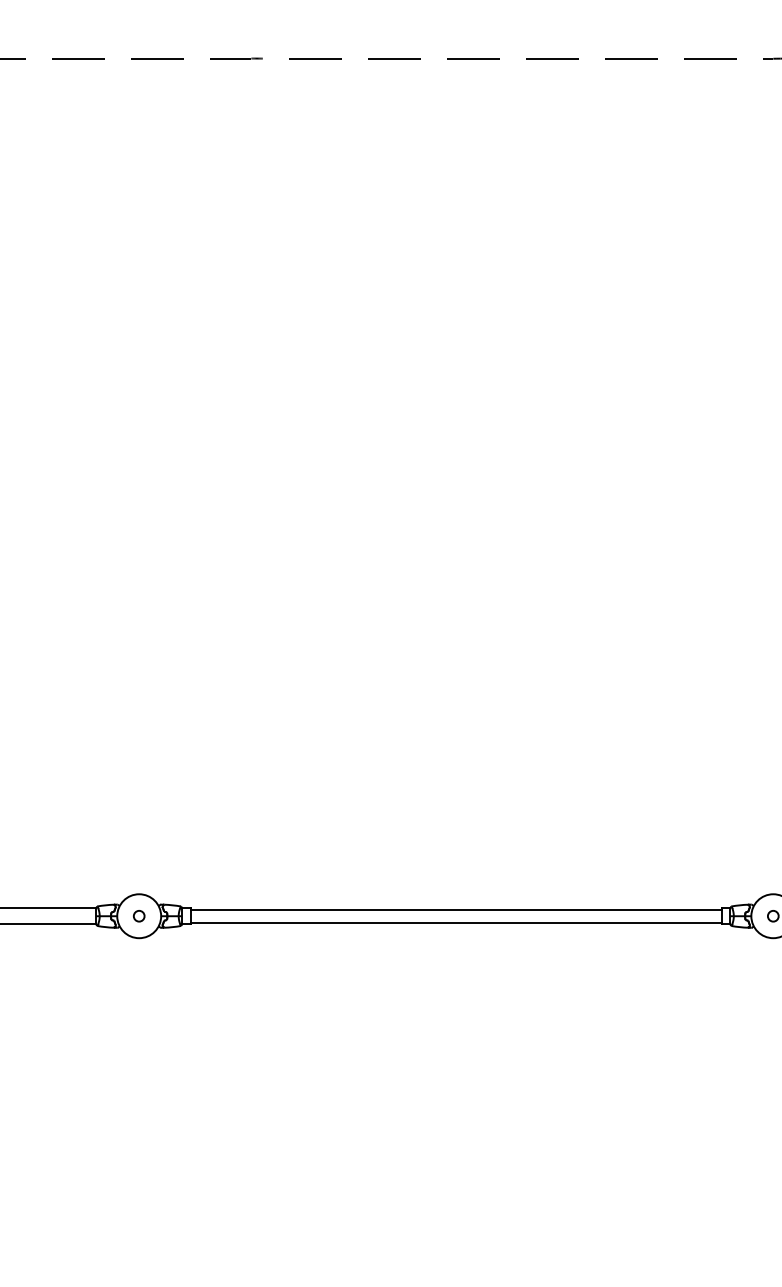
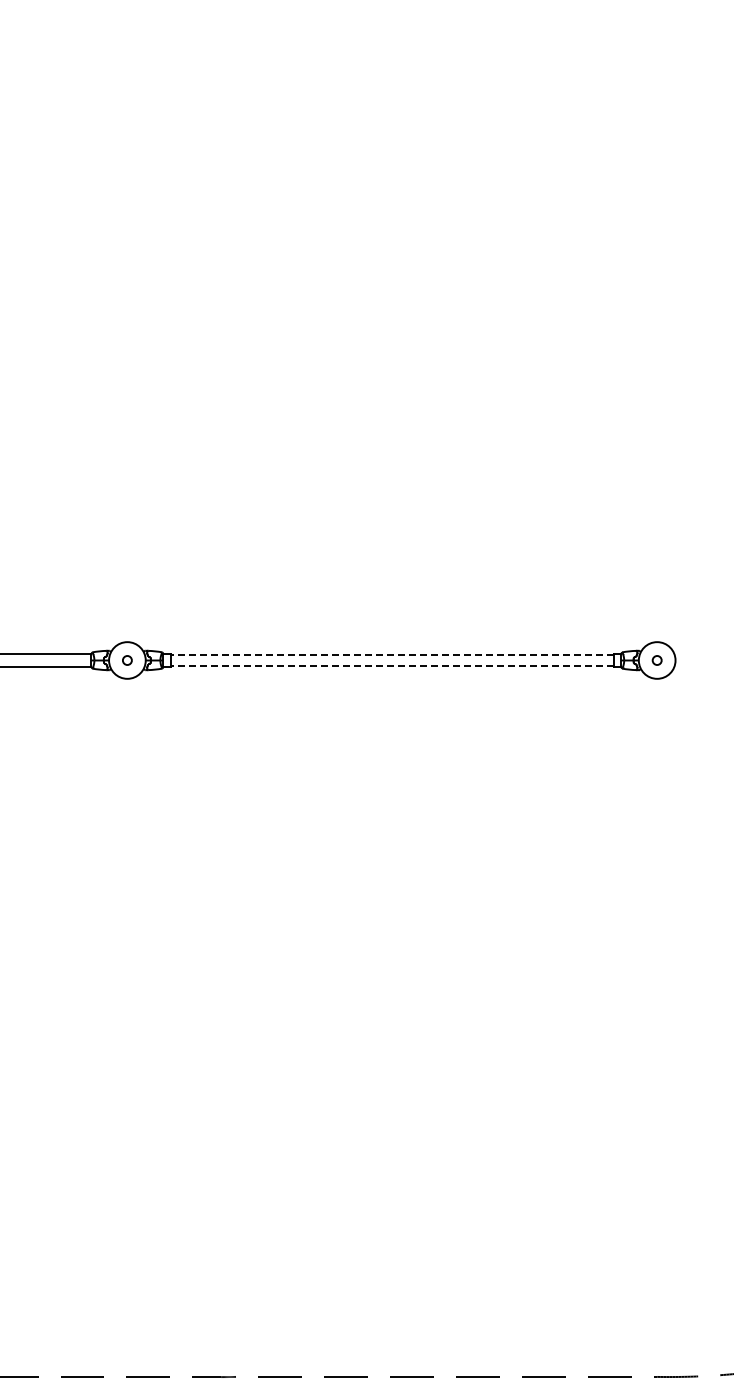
line: (456, 909) -> (392, 654), solid -> dashed
line: (456, 923) -> (392, 666), solid -> dashed

